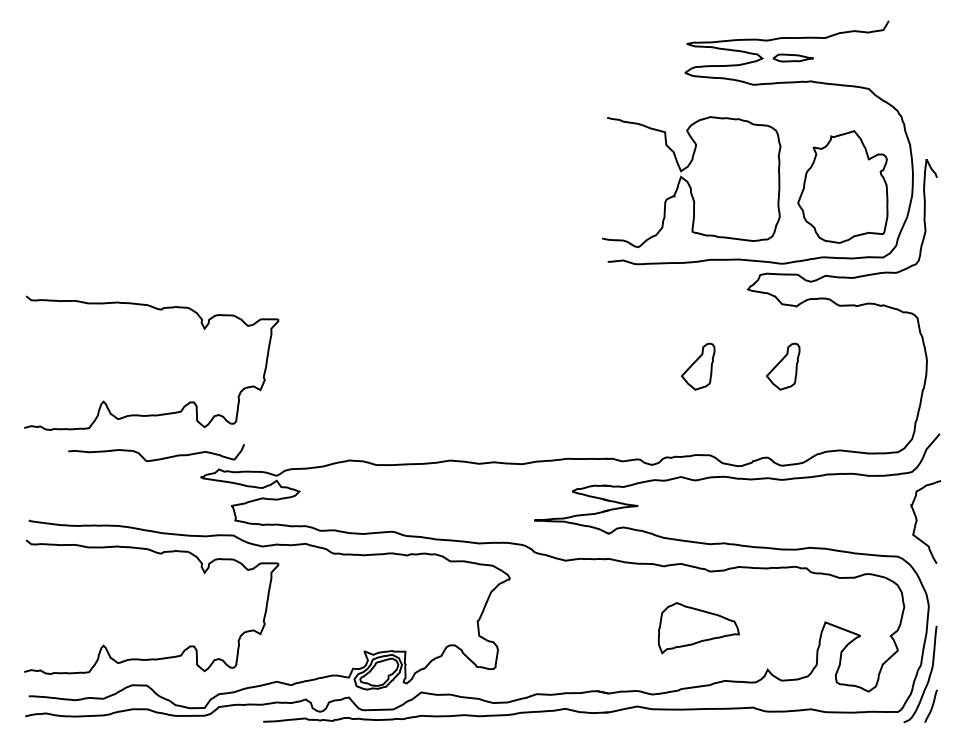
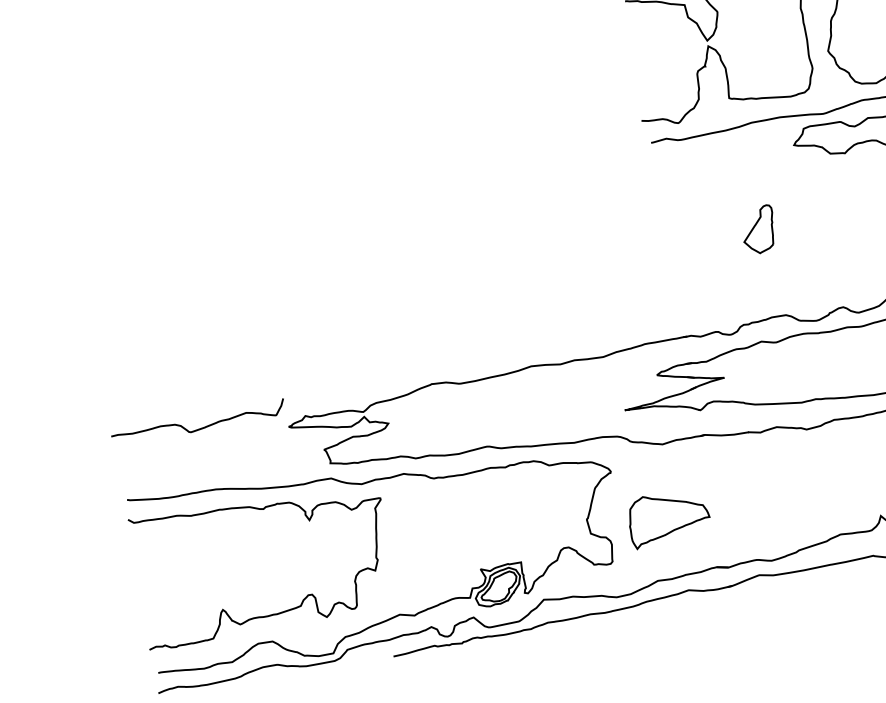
part: (783, 366) -> (842, 214), removed
curve: (161, 413) -> (238, 371), removed
curve: (157, 458) -> (200, 427), moved
part: (698, 628) -> (668, 518), moved

